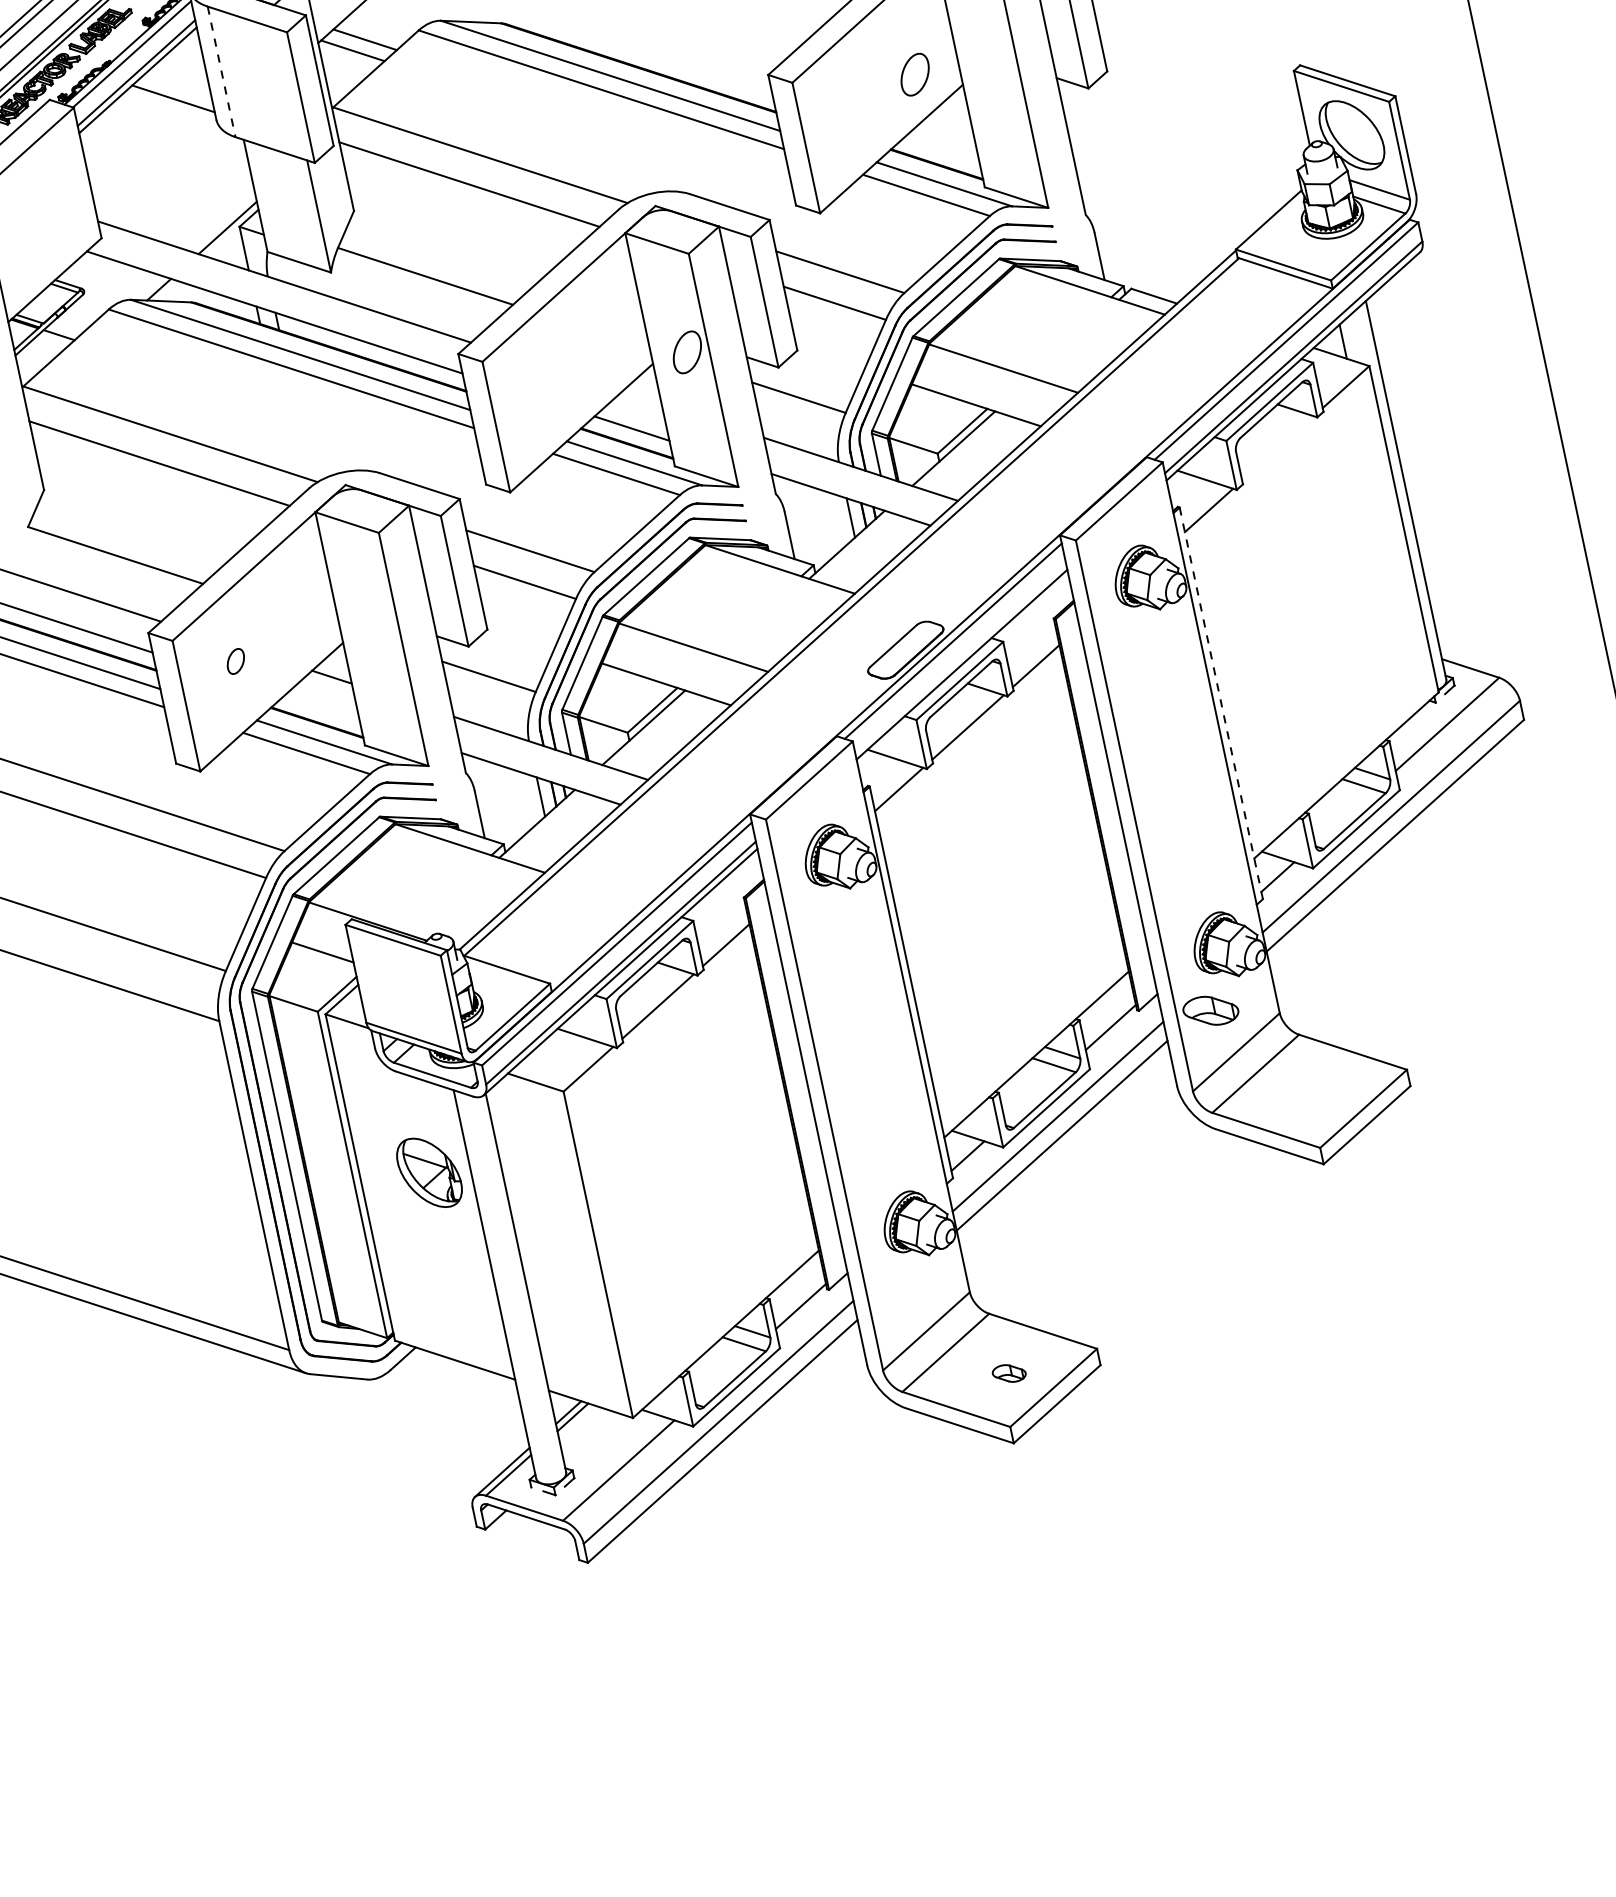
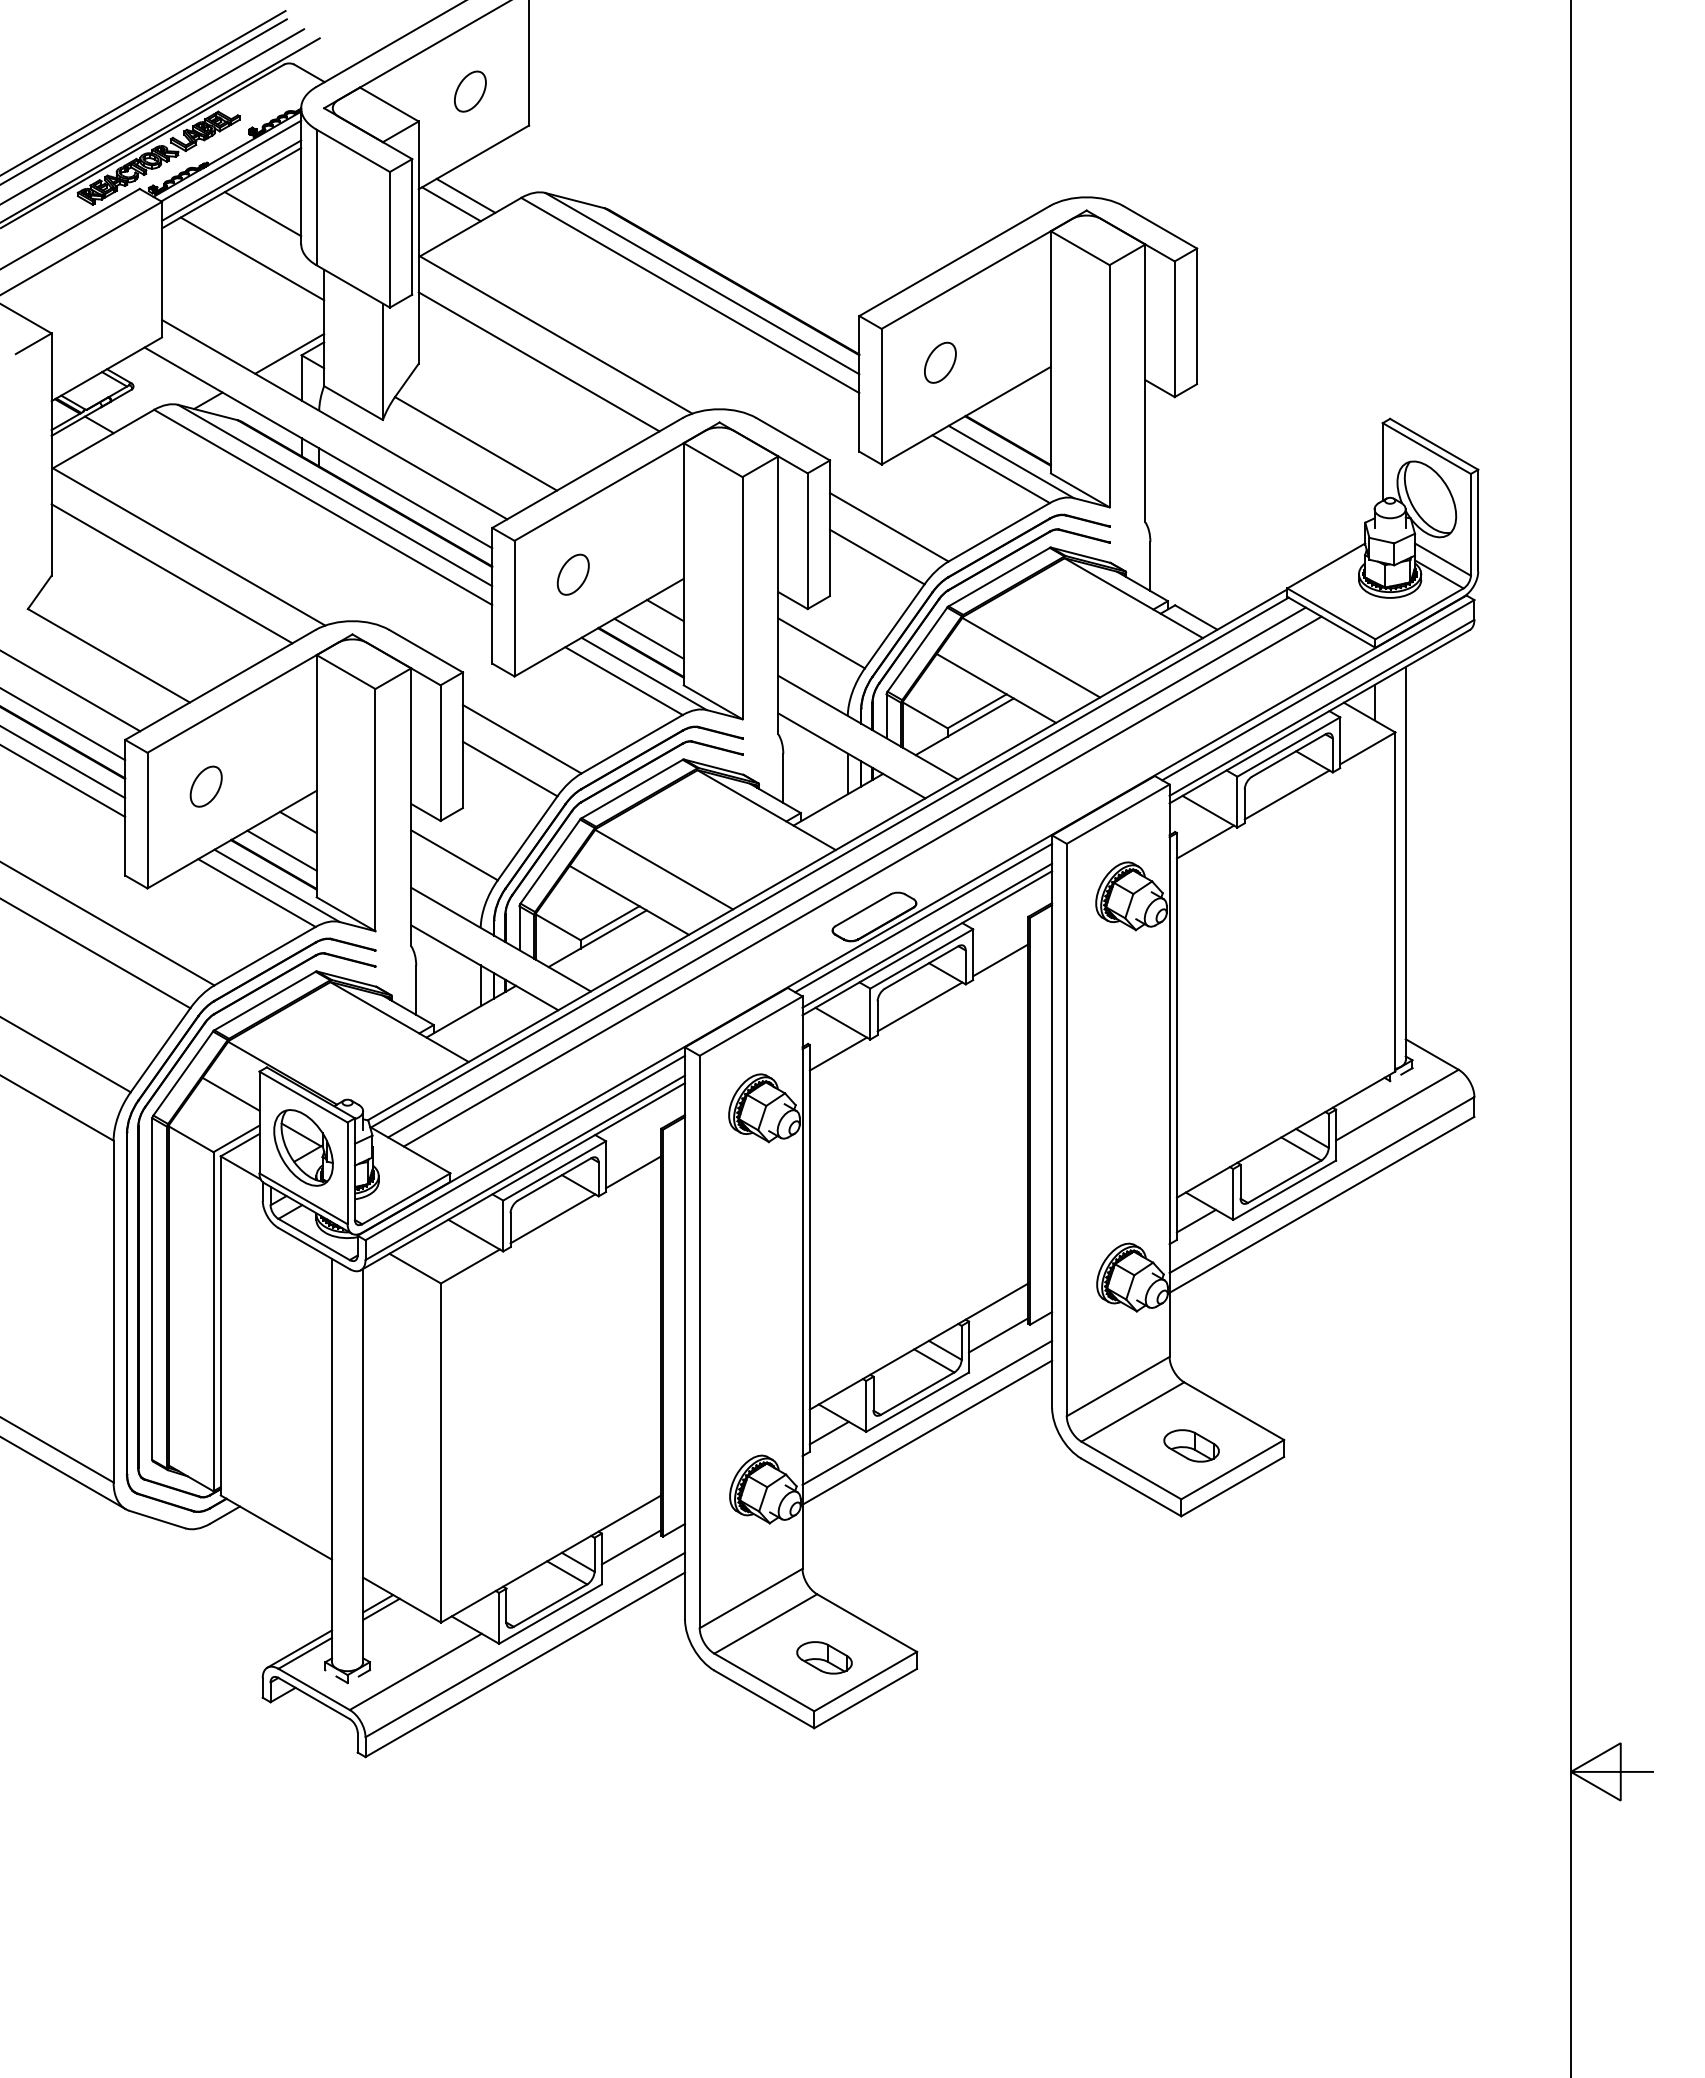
line: (221, 71) -> (316, 197), dashed -> solid
part: (915, 74) -> (940, 362), moved
line: (172, 143) -> (252, 258), added
part: (686, 352) -> (572, 574), moved
line: (641, 398) -> (665, 610), added
line: (1277, 448) -> (1286, 794), added
line: (869, 613) -> (846, 872), added
line: (886, 618) -> (862, 881), added
line: (960, 657) -> (927, 935), added
part: (235, 661) -> (205, 786), size x1.67
line: (1220, 703) -> (1176, 1036), dashed -> solid
line: (321, 707) -> (281, 850), added
part: (1210, 1010) -> (1191, 1445), moved
part: (429, 1172) -> (303, 1147), moved
part: (1009, 1373) -> (824, 1657), size x1.67

